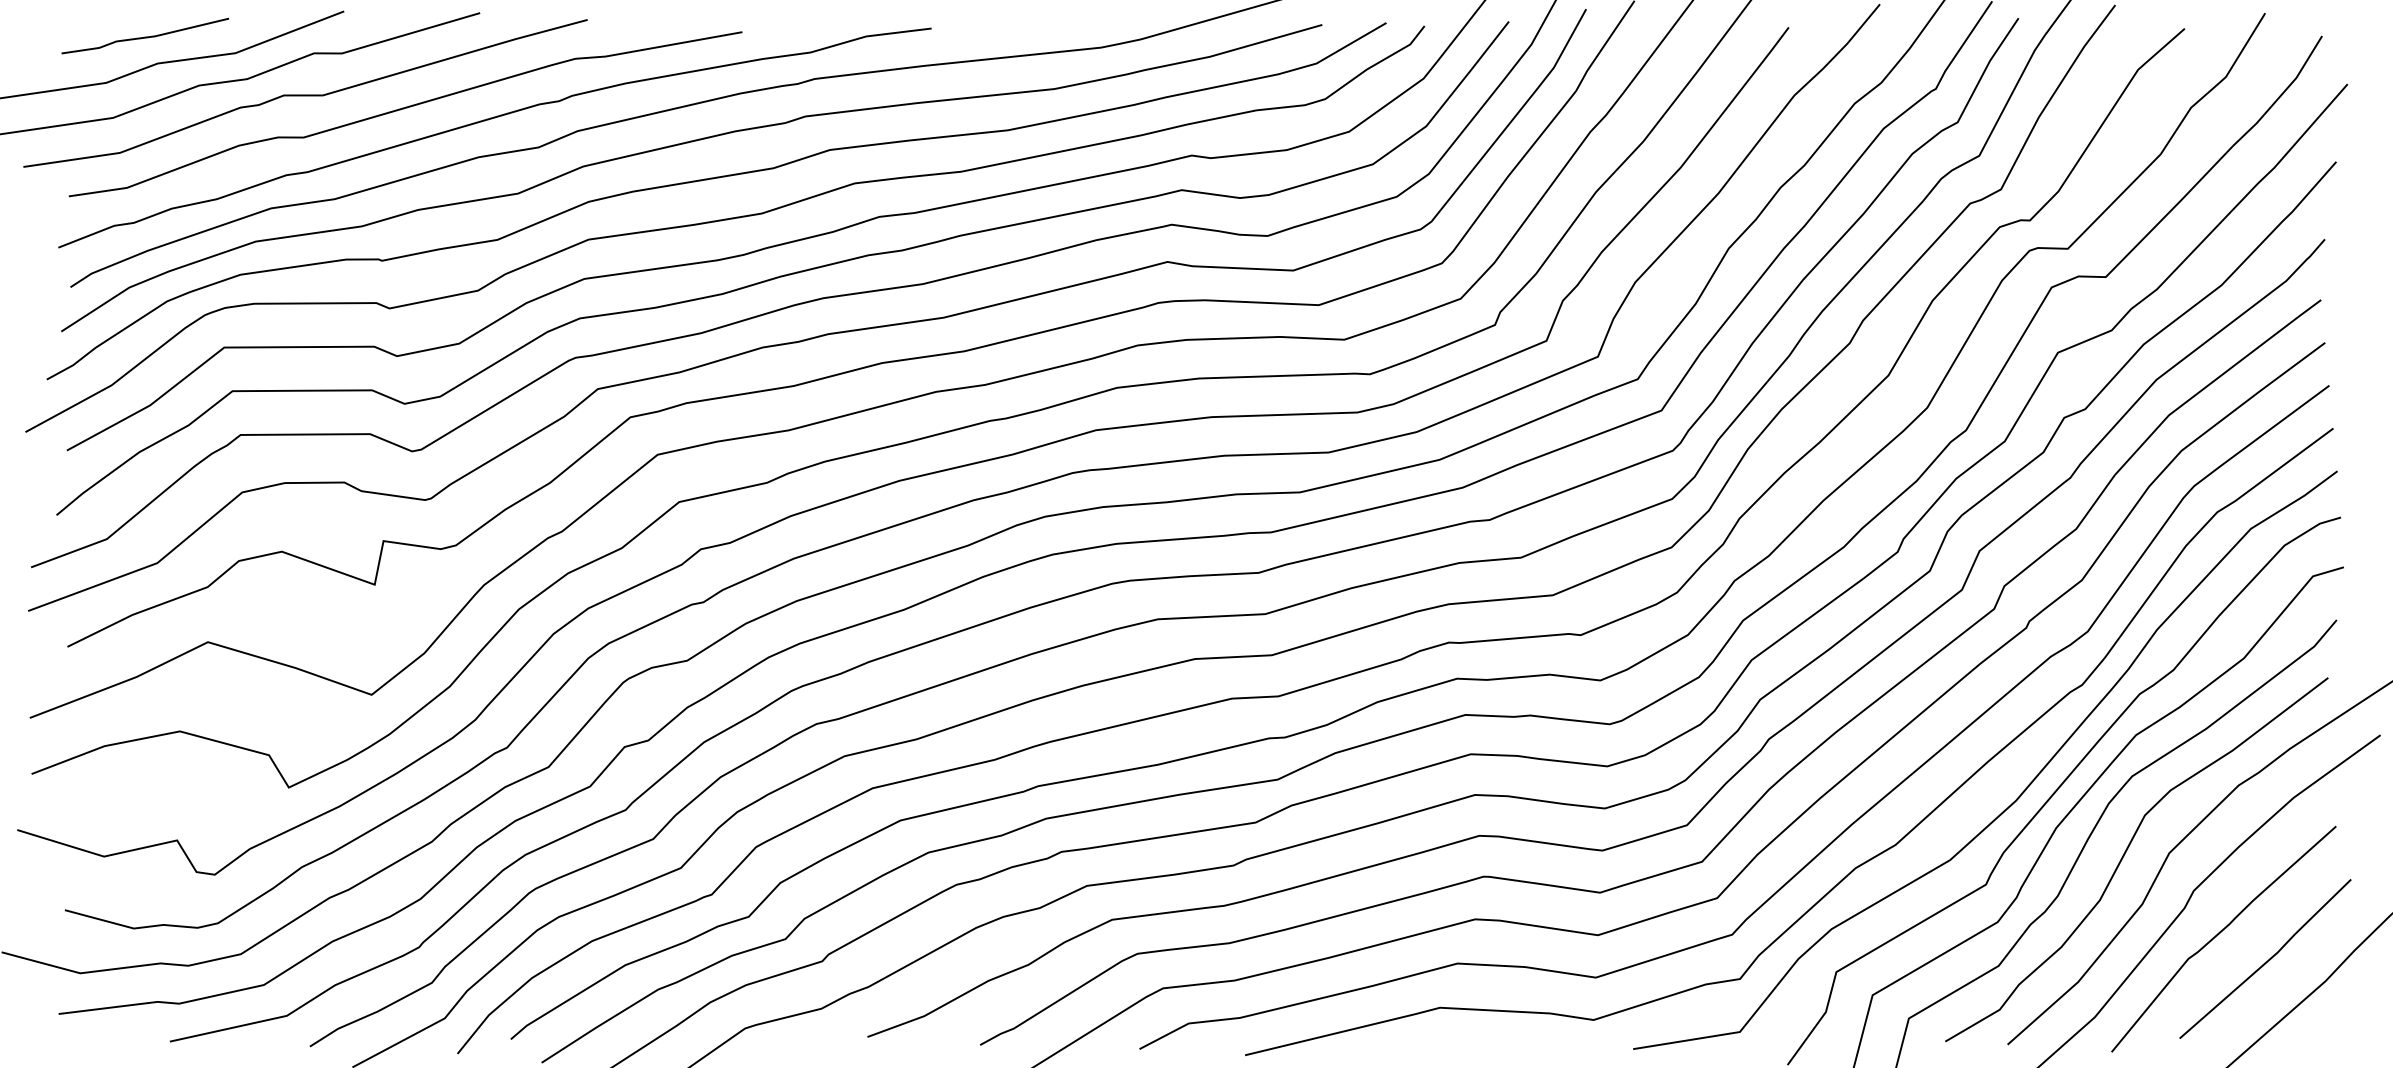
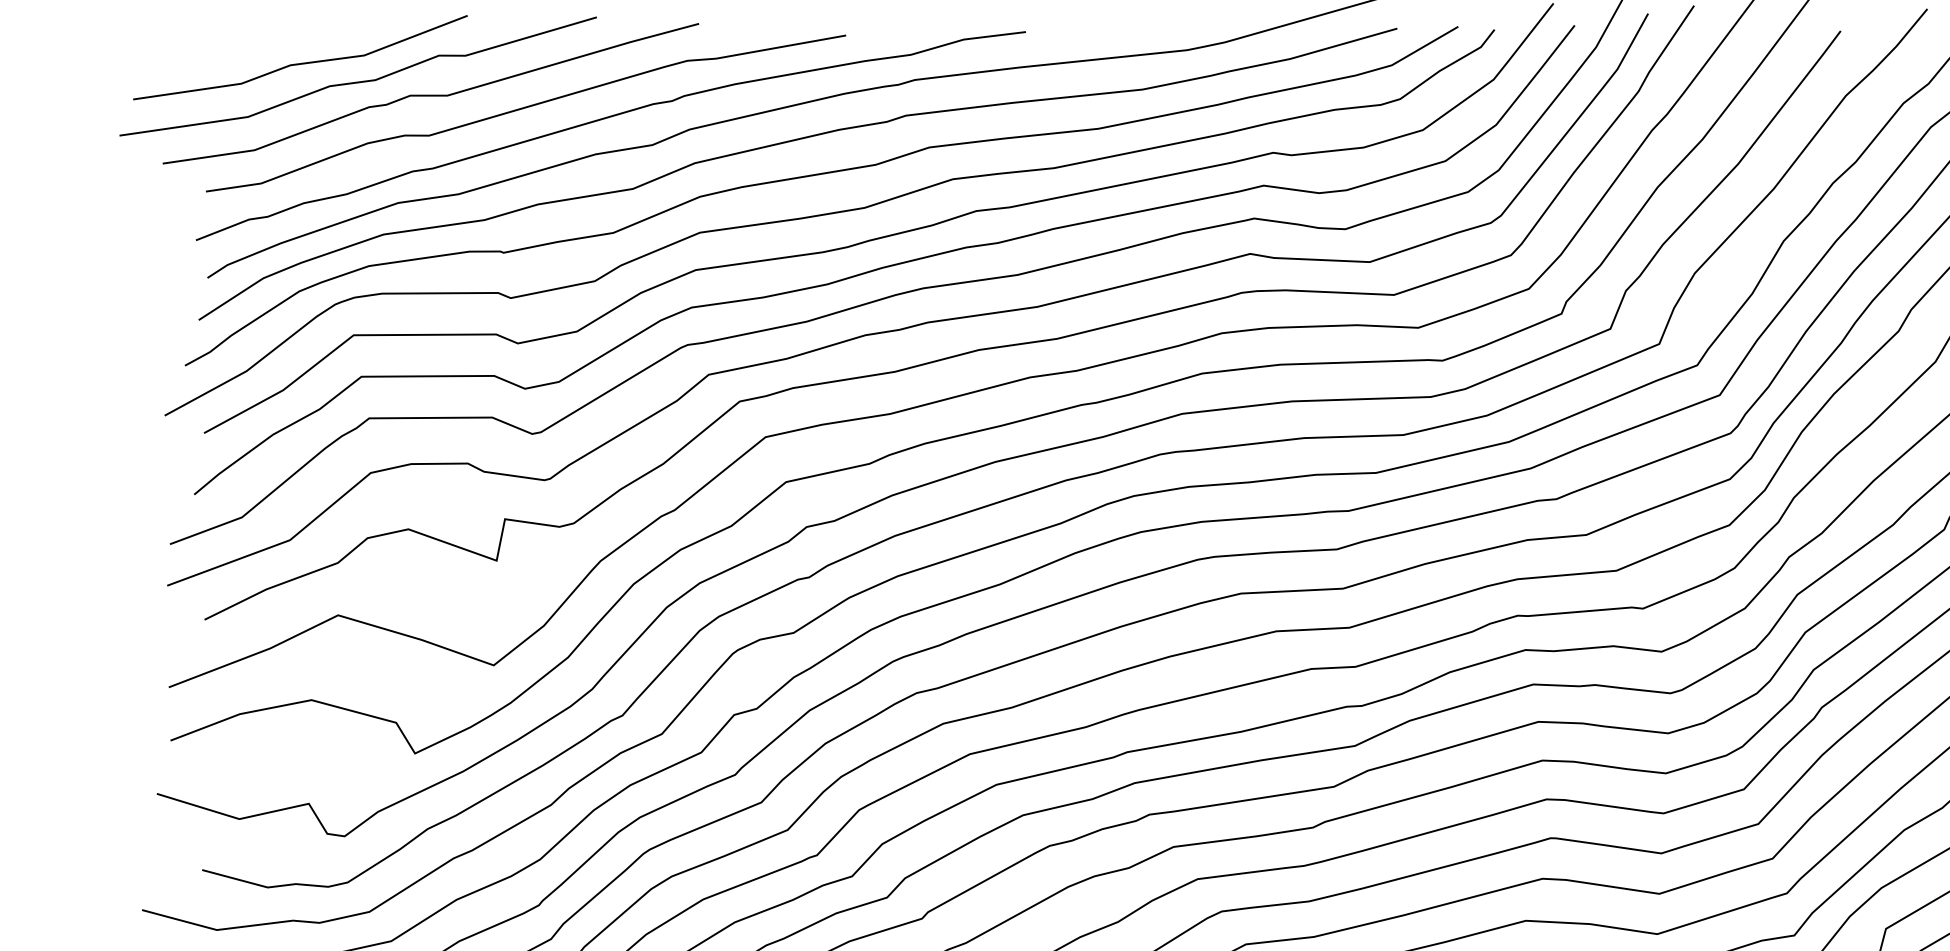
line: (145, 36) -> (278, 39), removed

